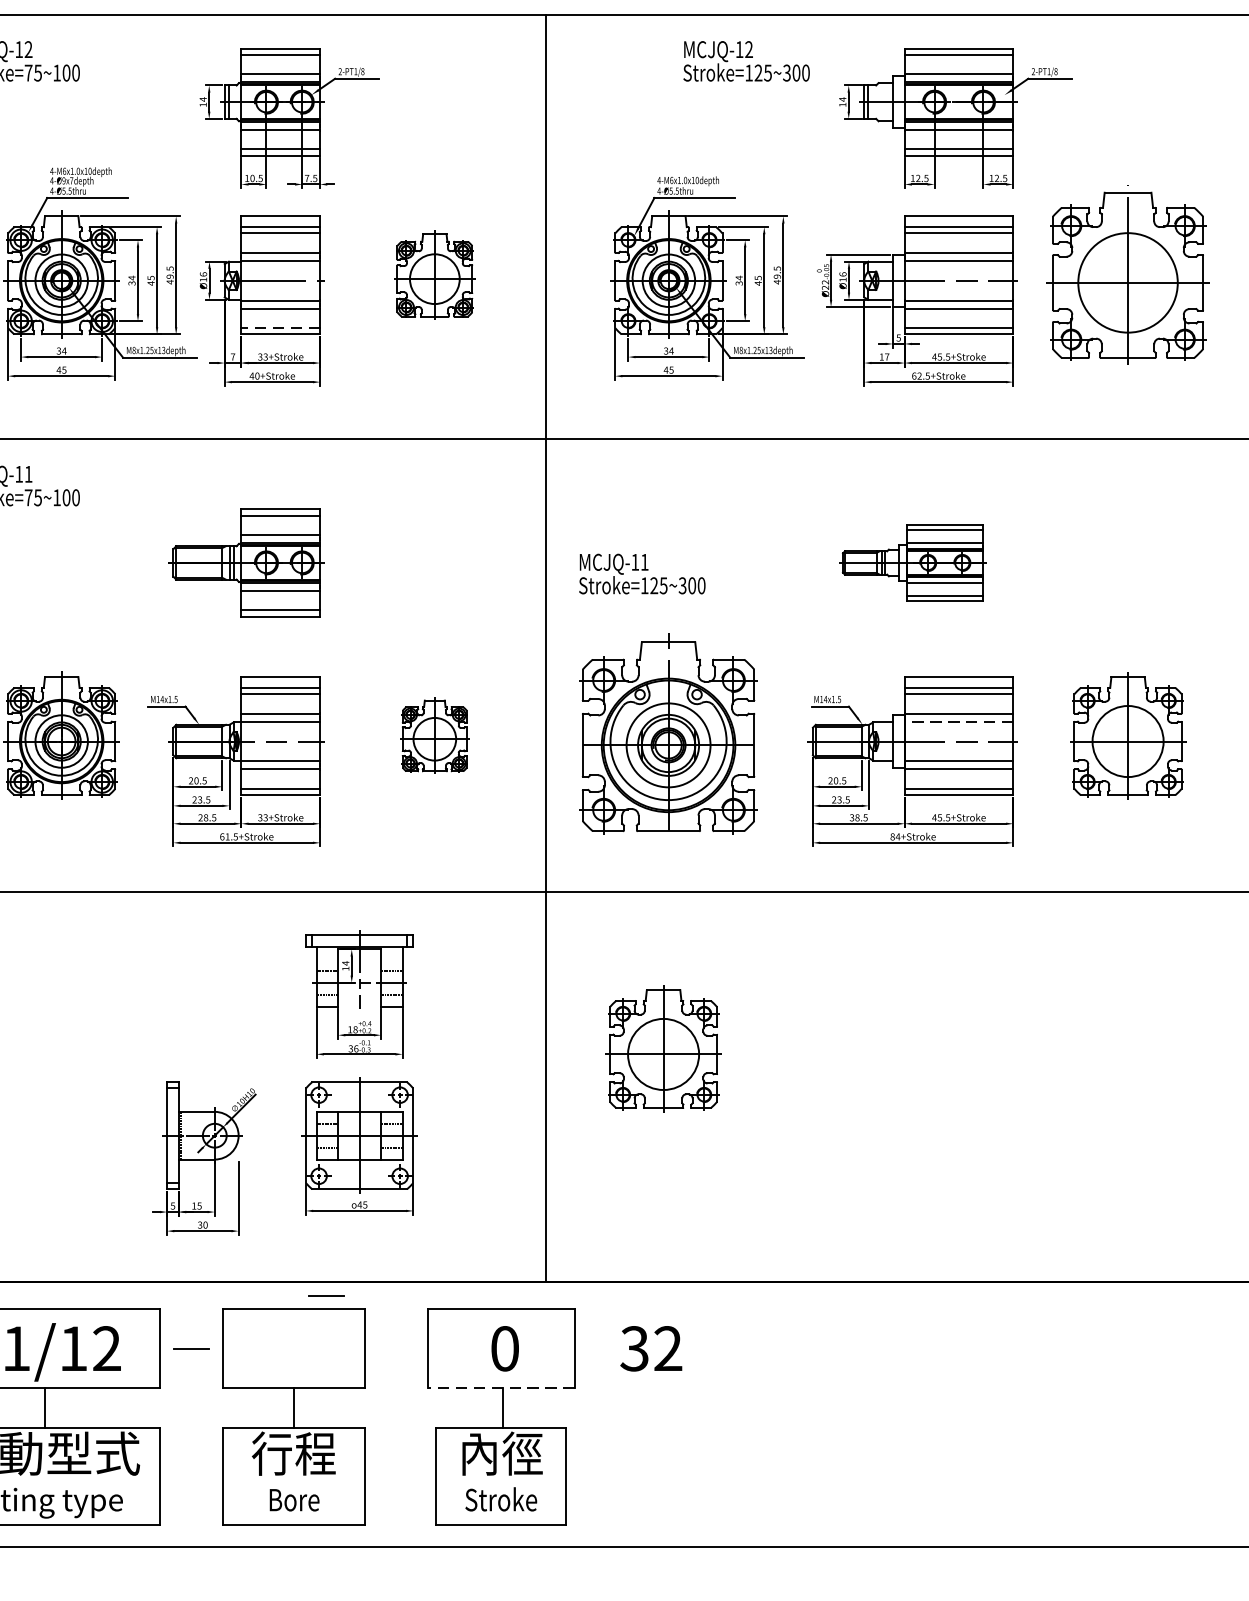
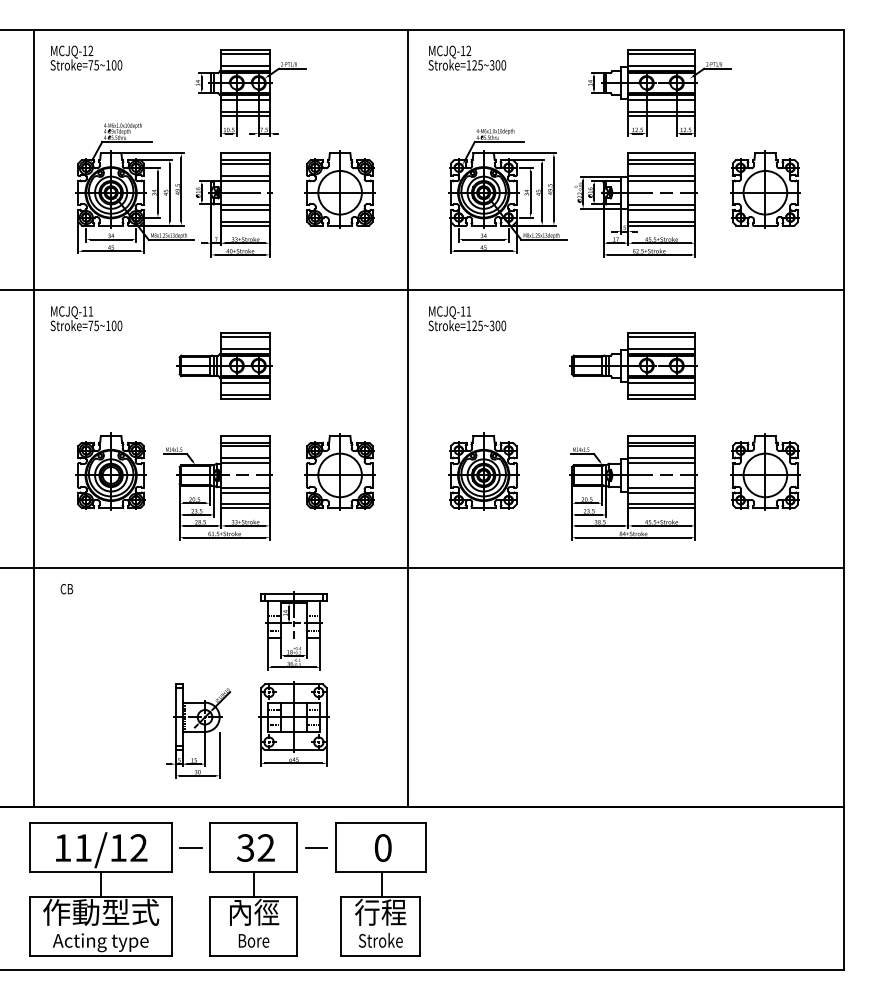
text: (746, 60) -> (467, 57), moved
part: (433, 275) -> (339, 189), size x1.43
part: (1128, 275) -> (765, 189), size x0.71
line: (280, 327) -> (245, 221), dashed -> solid
part: (913, 562) -> (633, 365), size x1.43
text: (642, 573) -> (467, 318), moved
line: (958, 722) -> (661, 463), dashed -> solid
part: (433, 735) -> (339, 471), size x1.67
part: (668, 735) -> (483, 471), size x0.62
part: (663, 1048) -> (480, 663), removed
line: (326, 1295) -> (316, 847), moved
text: (650, 1347) -> (255, 847), moved
line: (500, 1388) -> (380, 872), dashed -> solid
text: (293, 1452) -> (253, 911), 行程 -> 內徑
text: (500, 1452) -> (380, 911), 內徑 -> 行程

